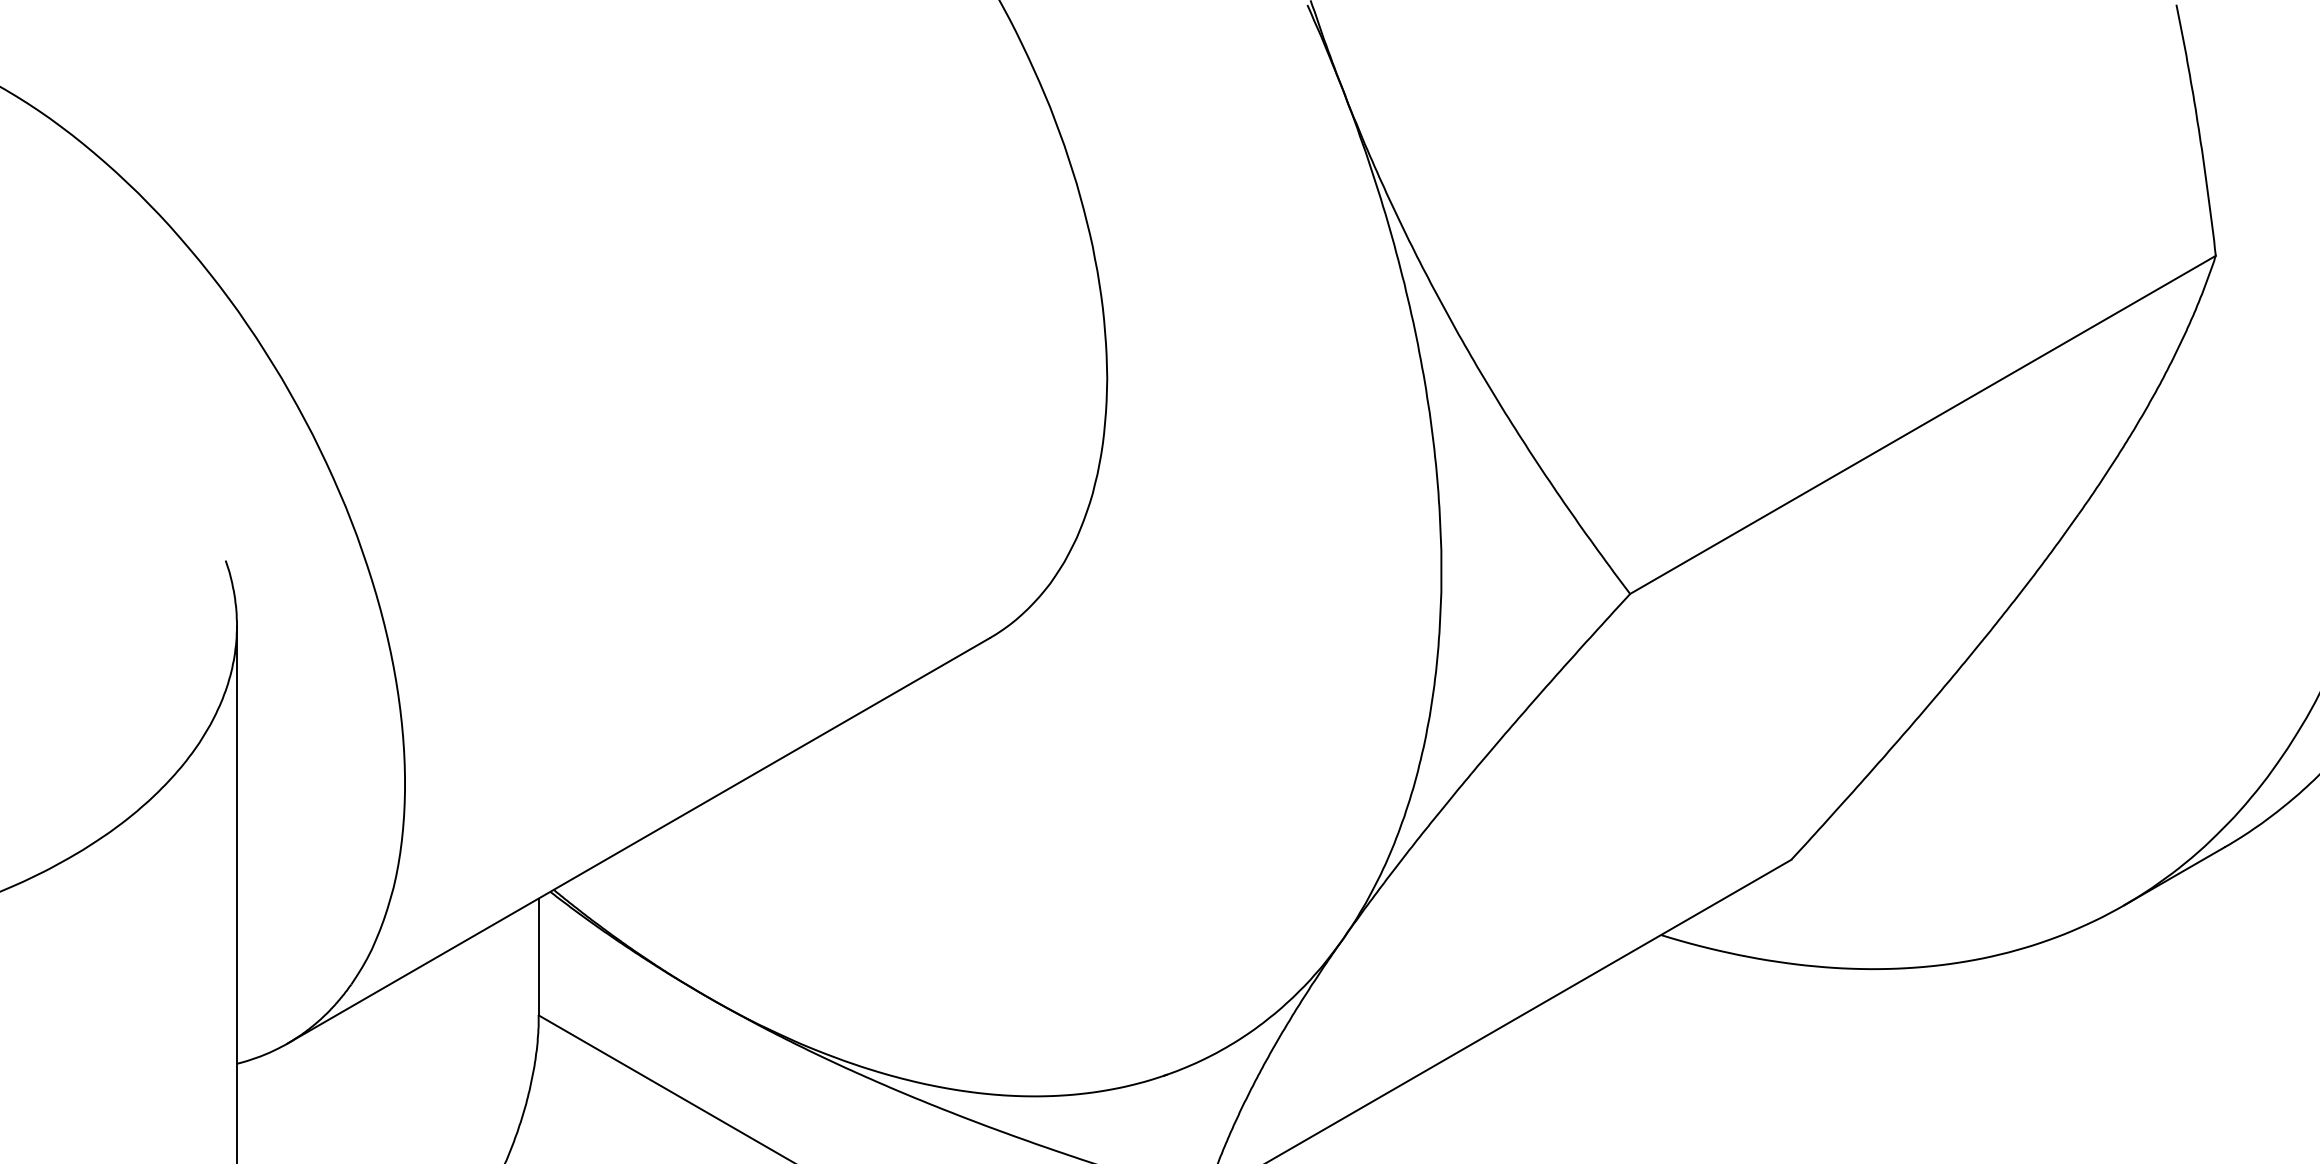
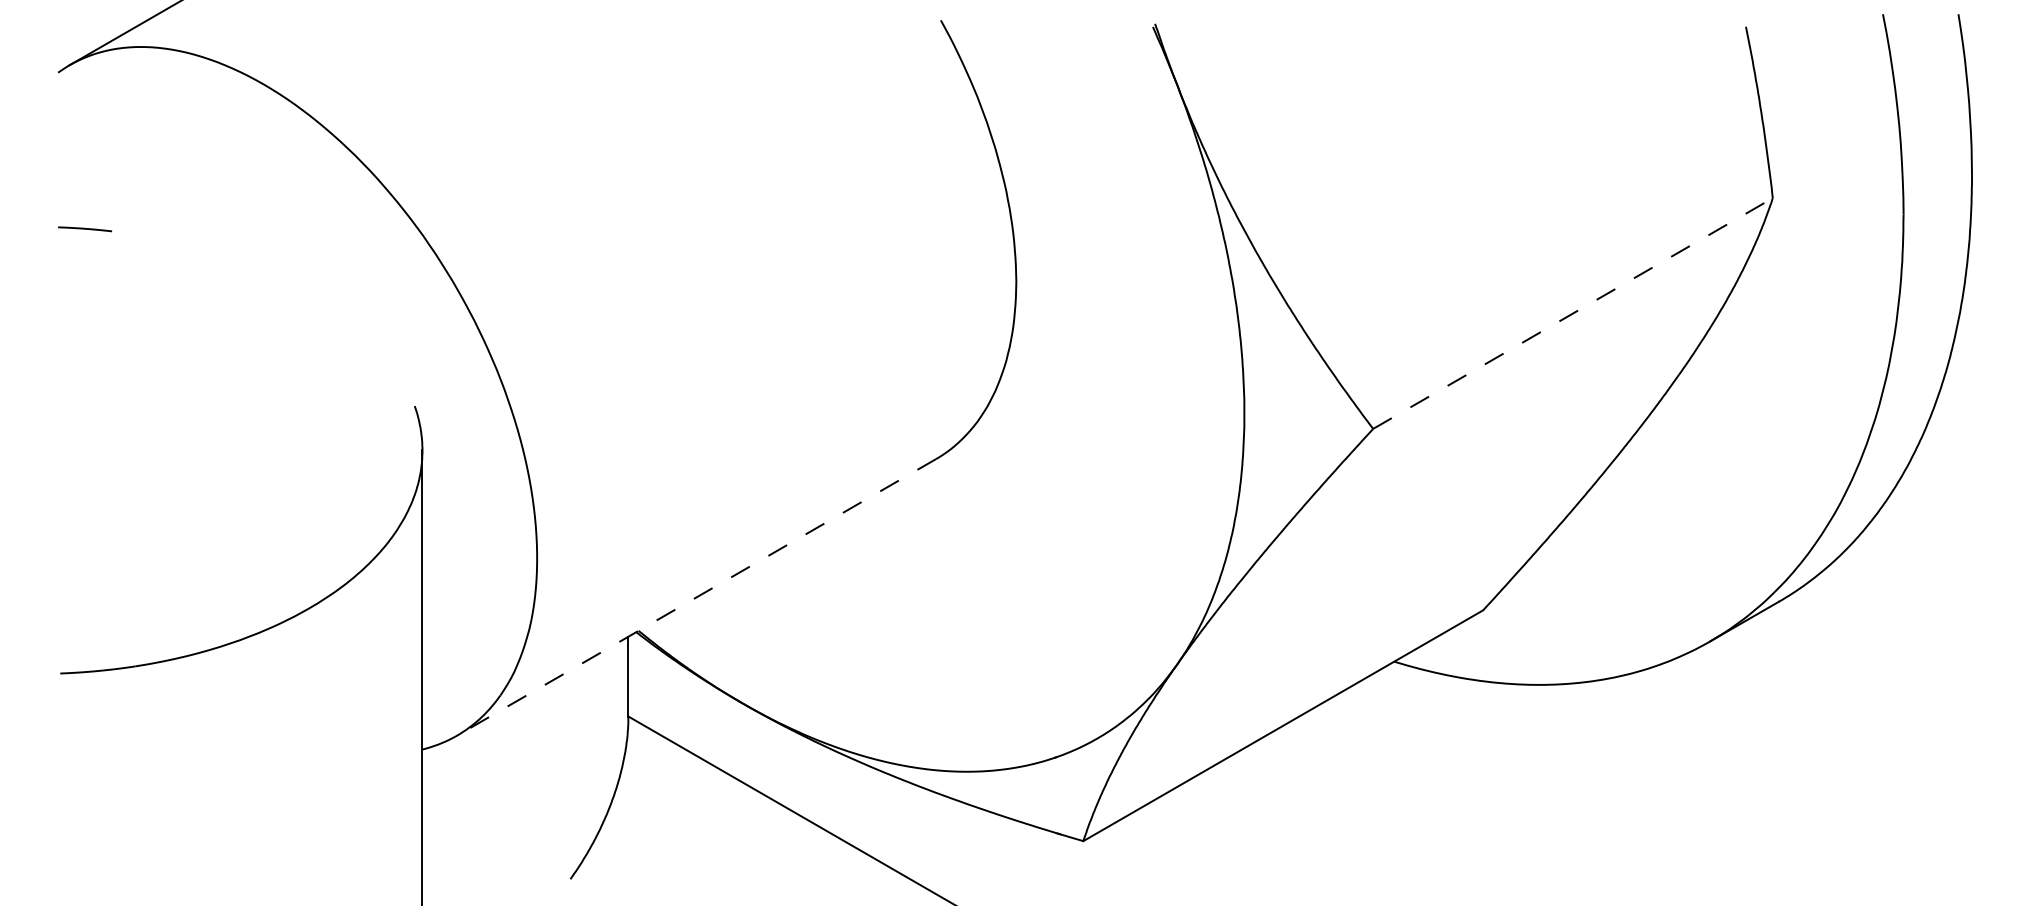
line: (1923, 424) -> (1573, 313), solid -> dashed
line: (638, 841) -> (696, 597), solid -> dashed

